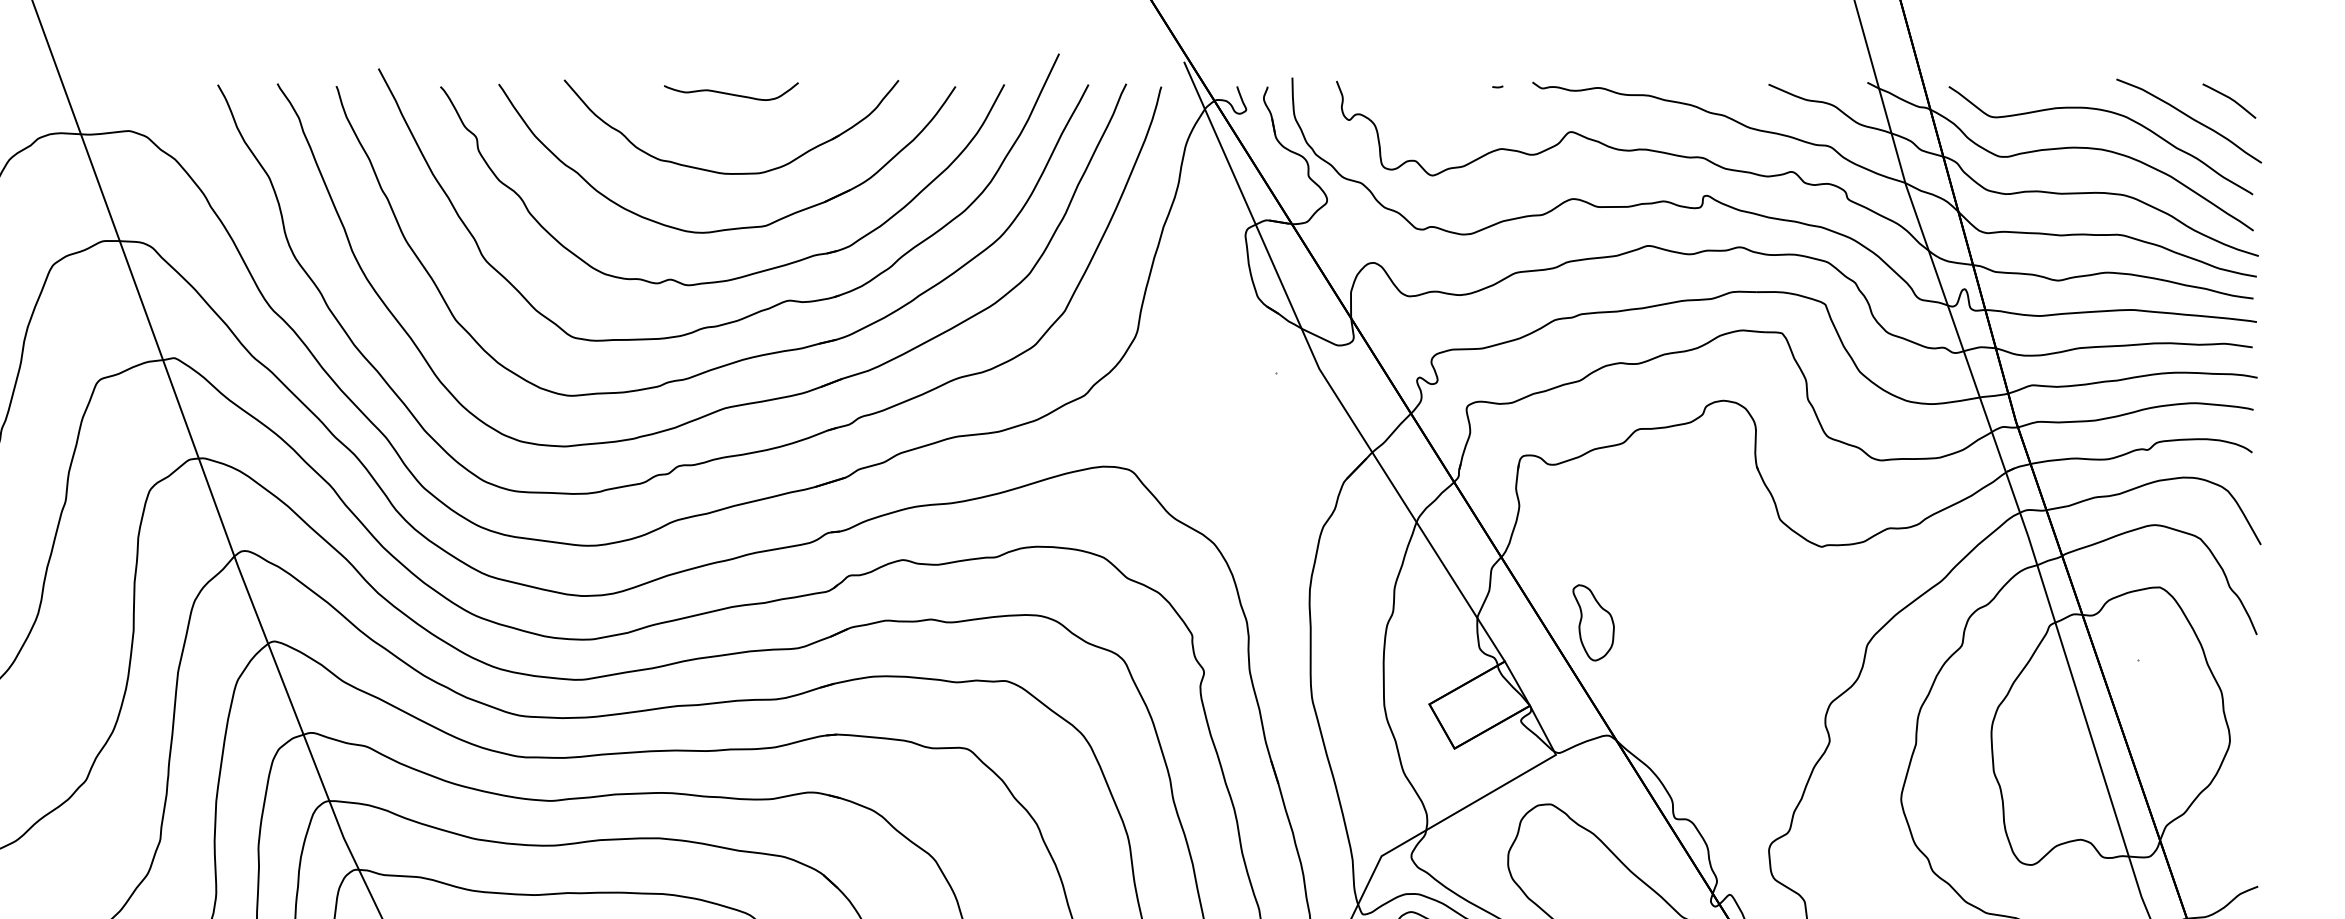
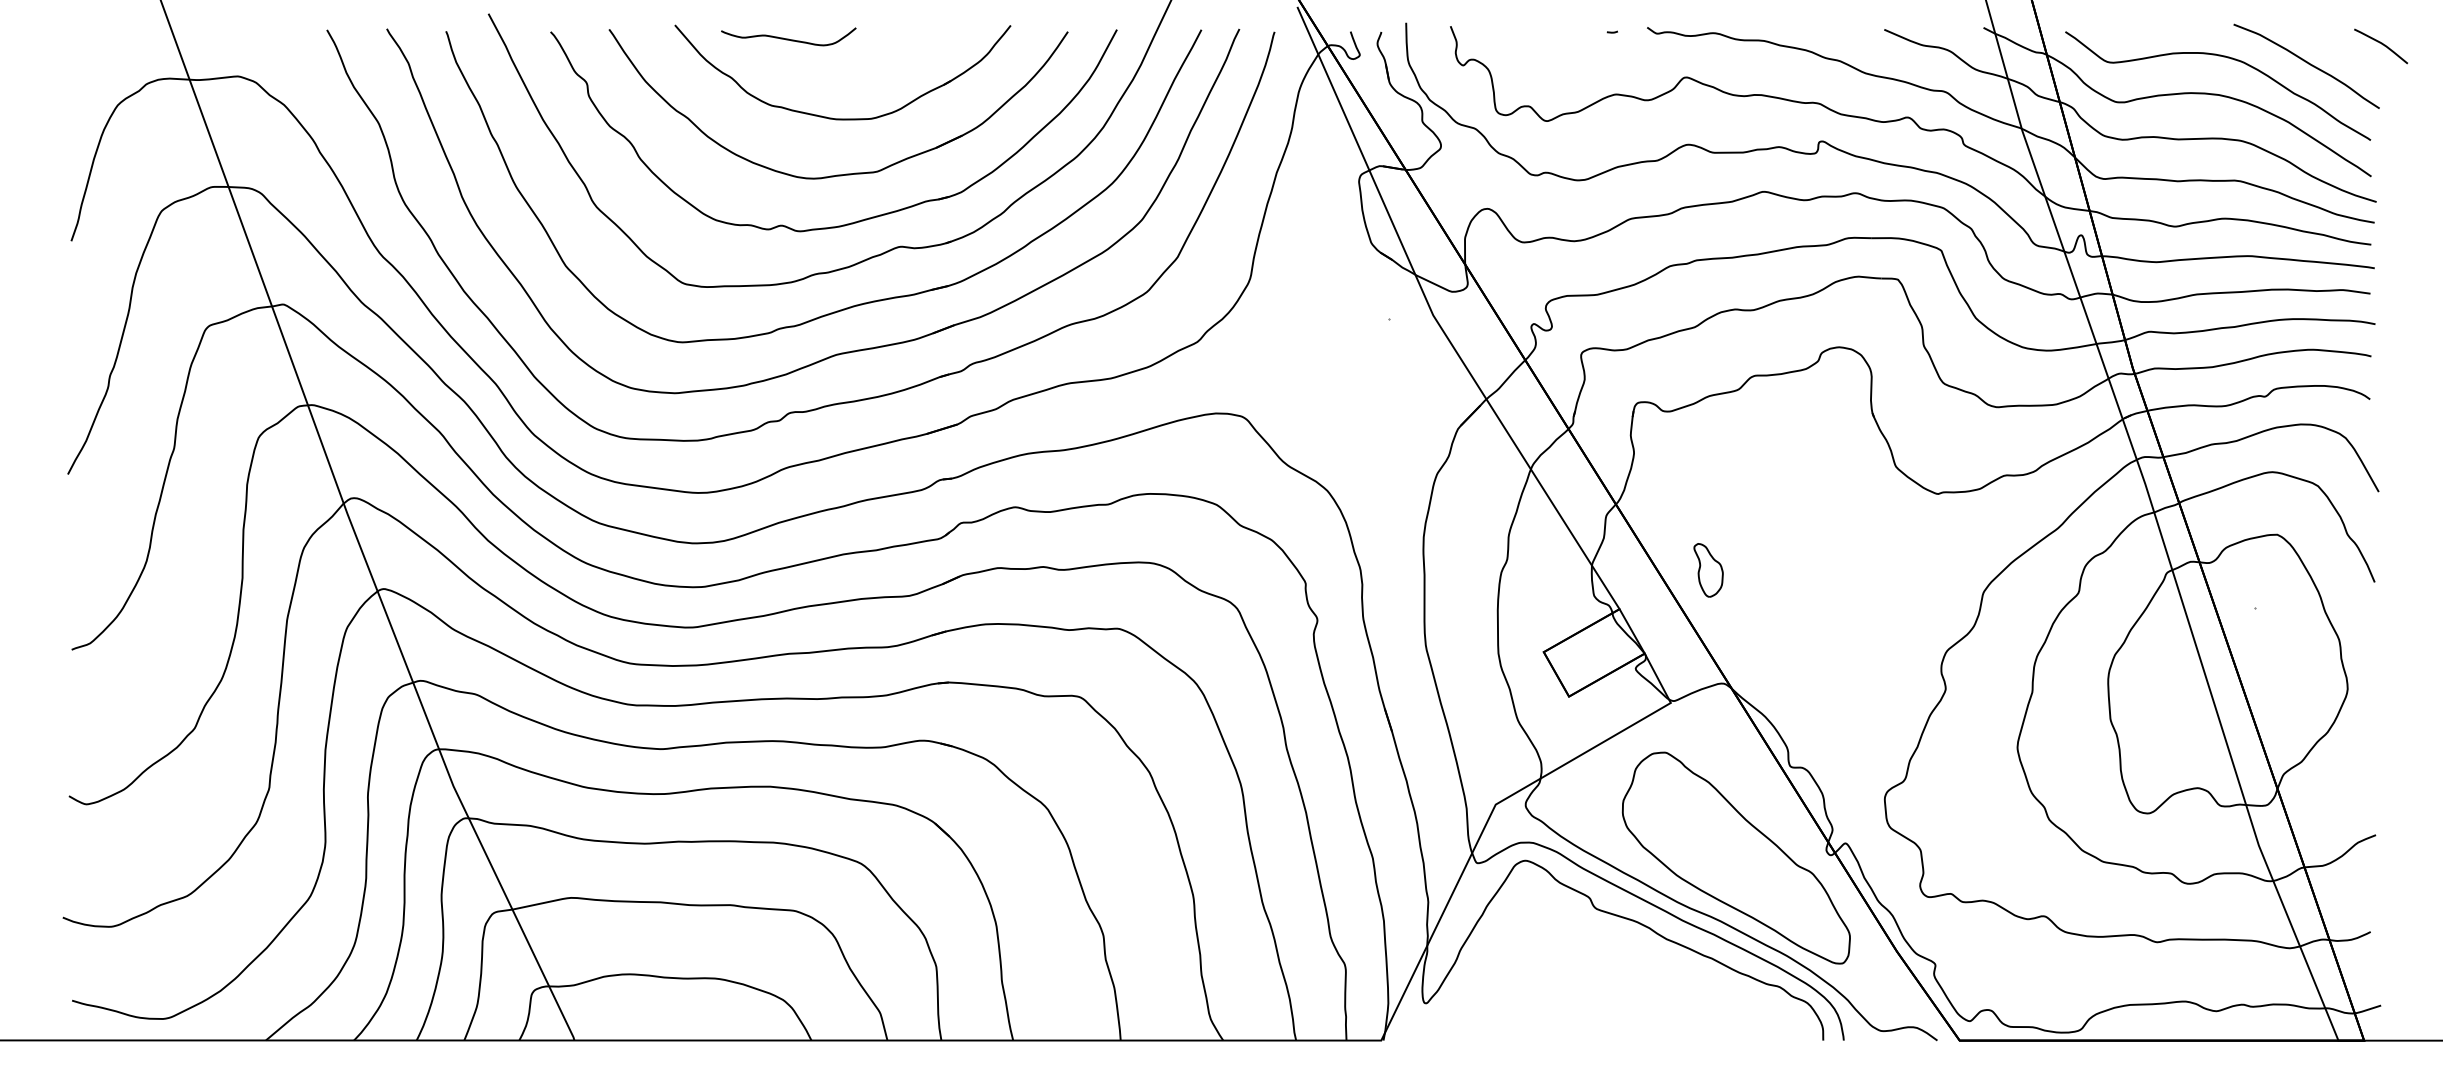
curve: (731, 93) -> (788, 38), moved
curve: (2229, 99) -> (2381, 44), moved
part: (1593, 623) -> (1708, 570), size x0.7

